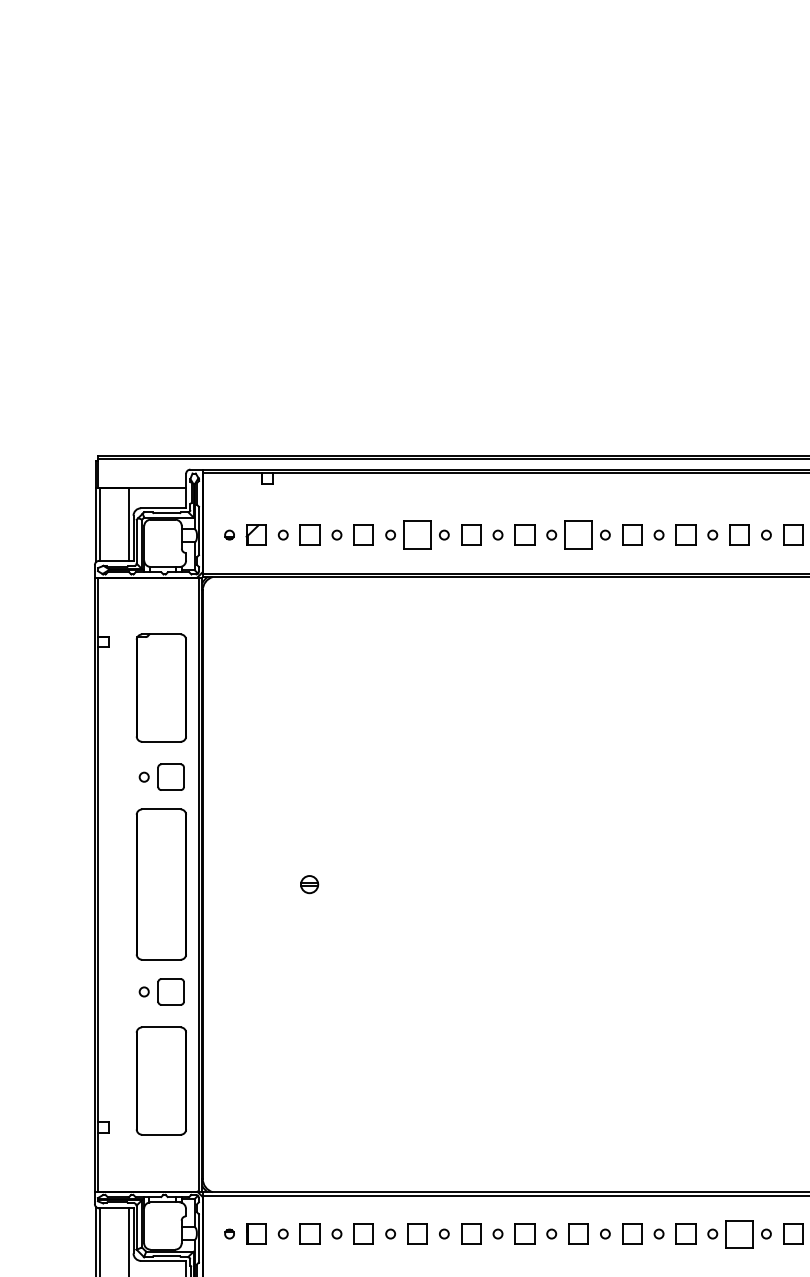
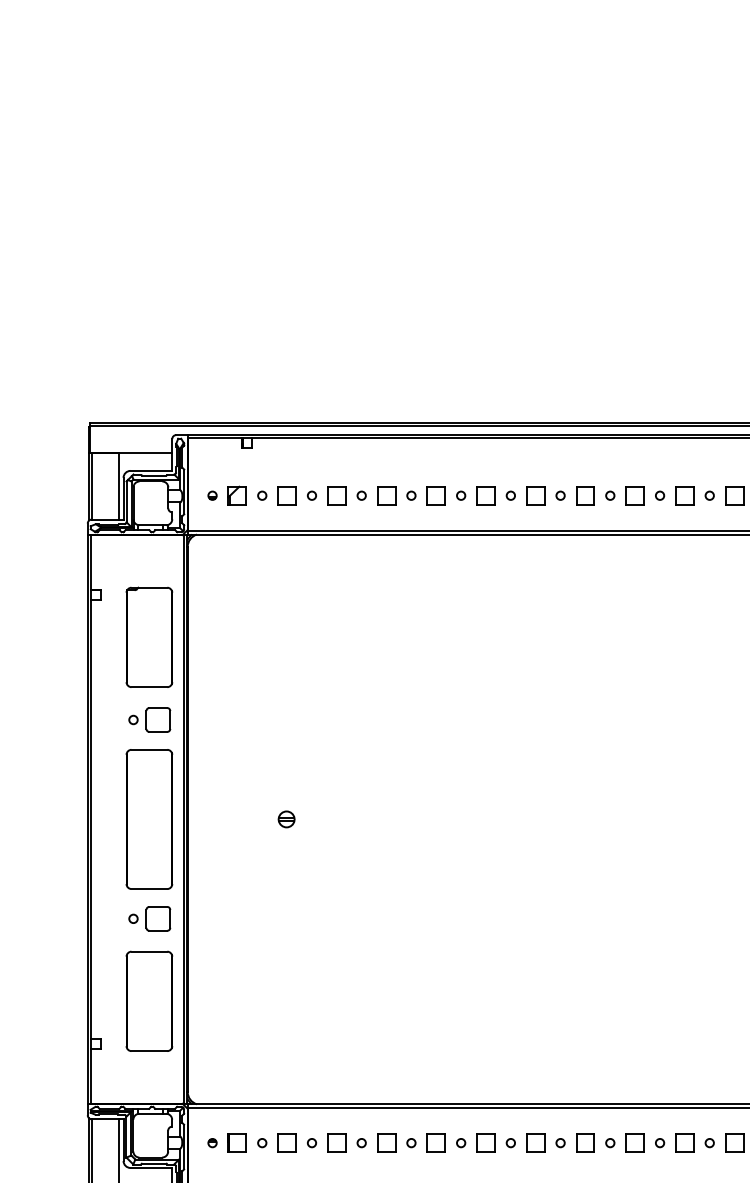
part: (417, 534) -> (386, 495), size x0.71
part: (578, 534) -> (535, 495), size x0.71
part: (739, 1233) -> (684, 1142), size x0.71

